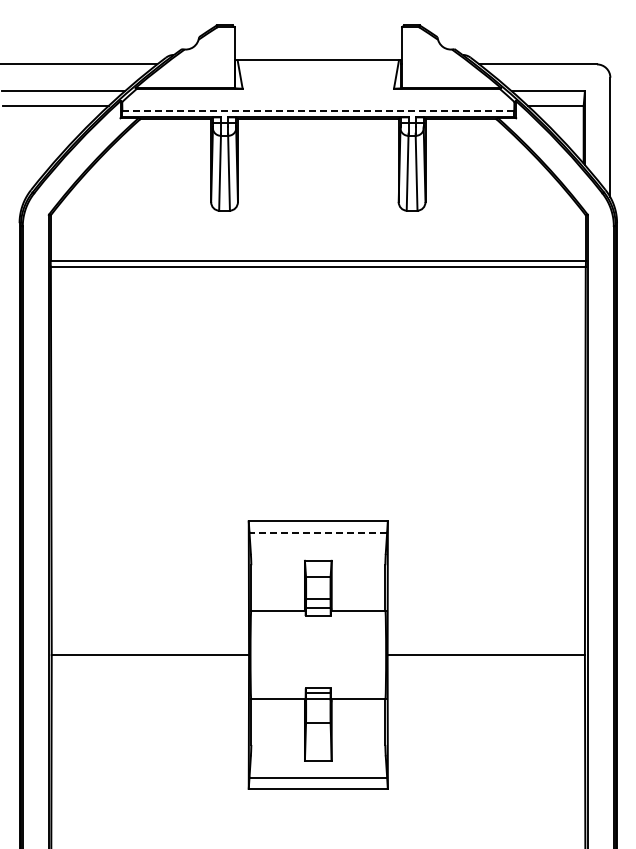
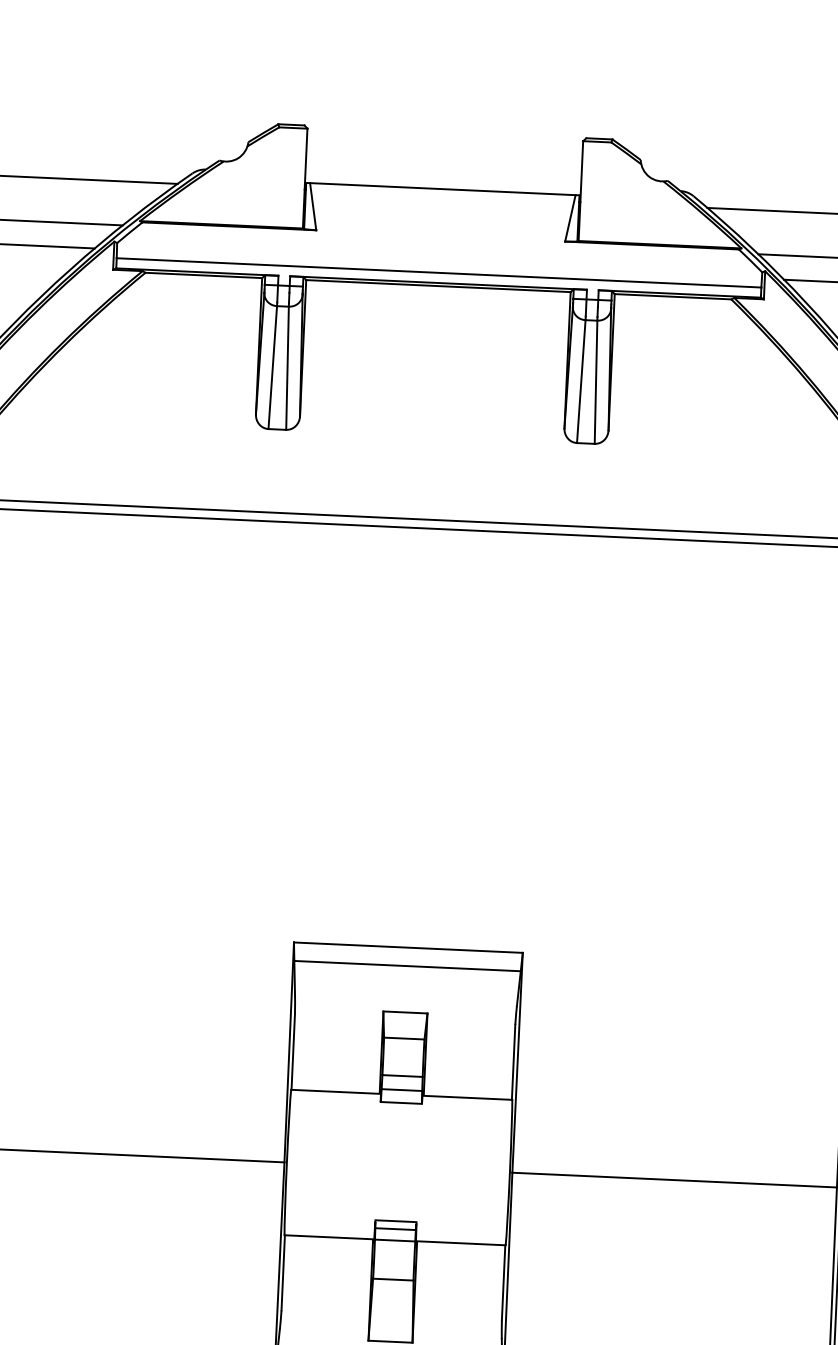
line: (318, 111) -> (439, 273), dashed -> solid
line: (318, 532) -> (407, 965), dashed -> solid

